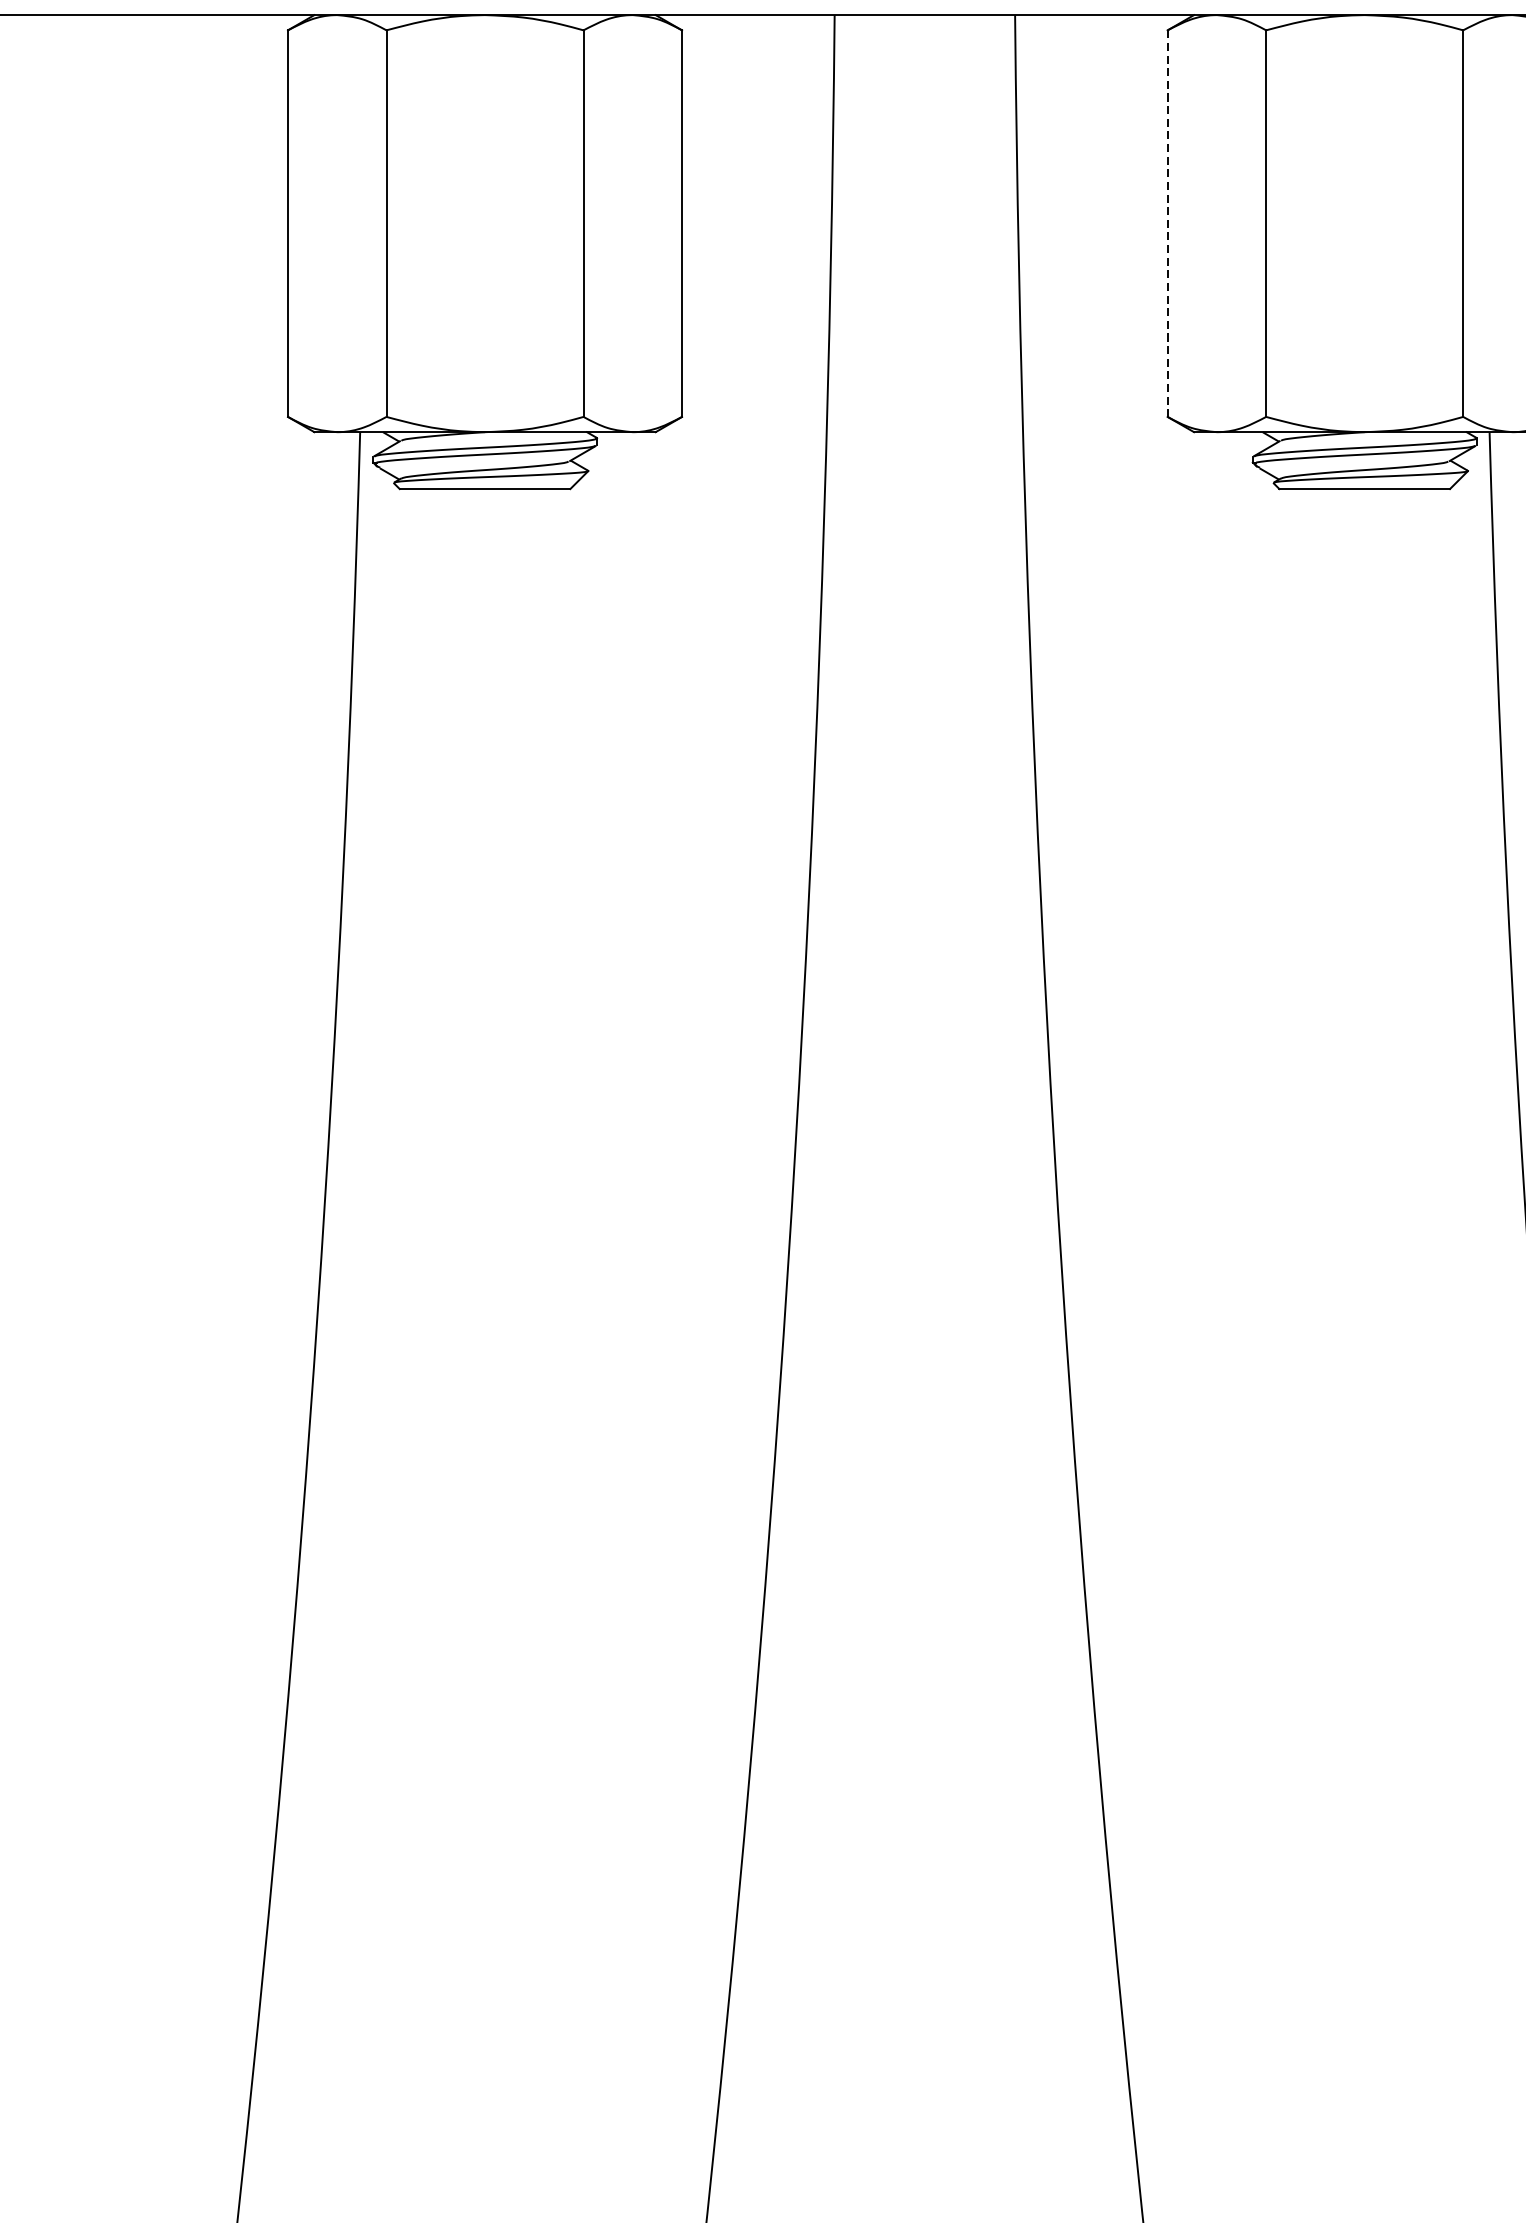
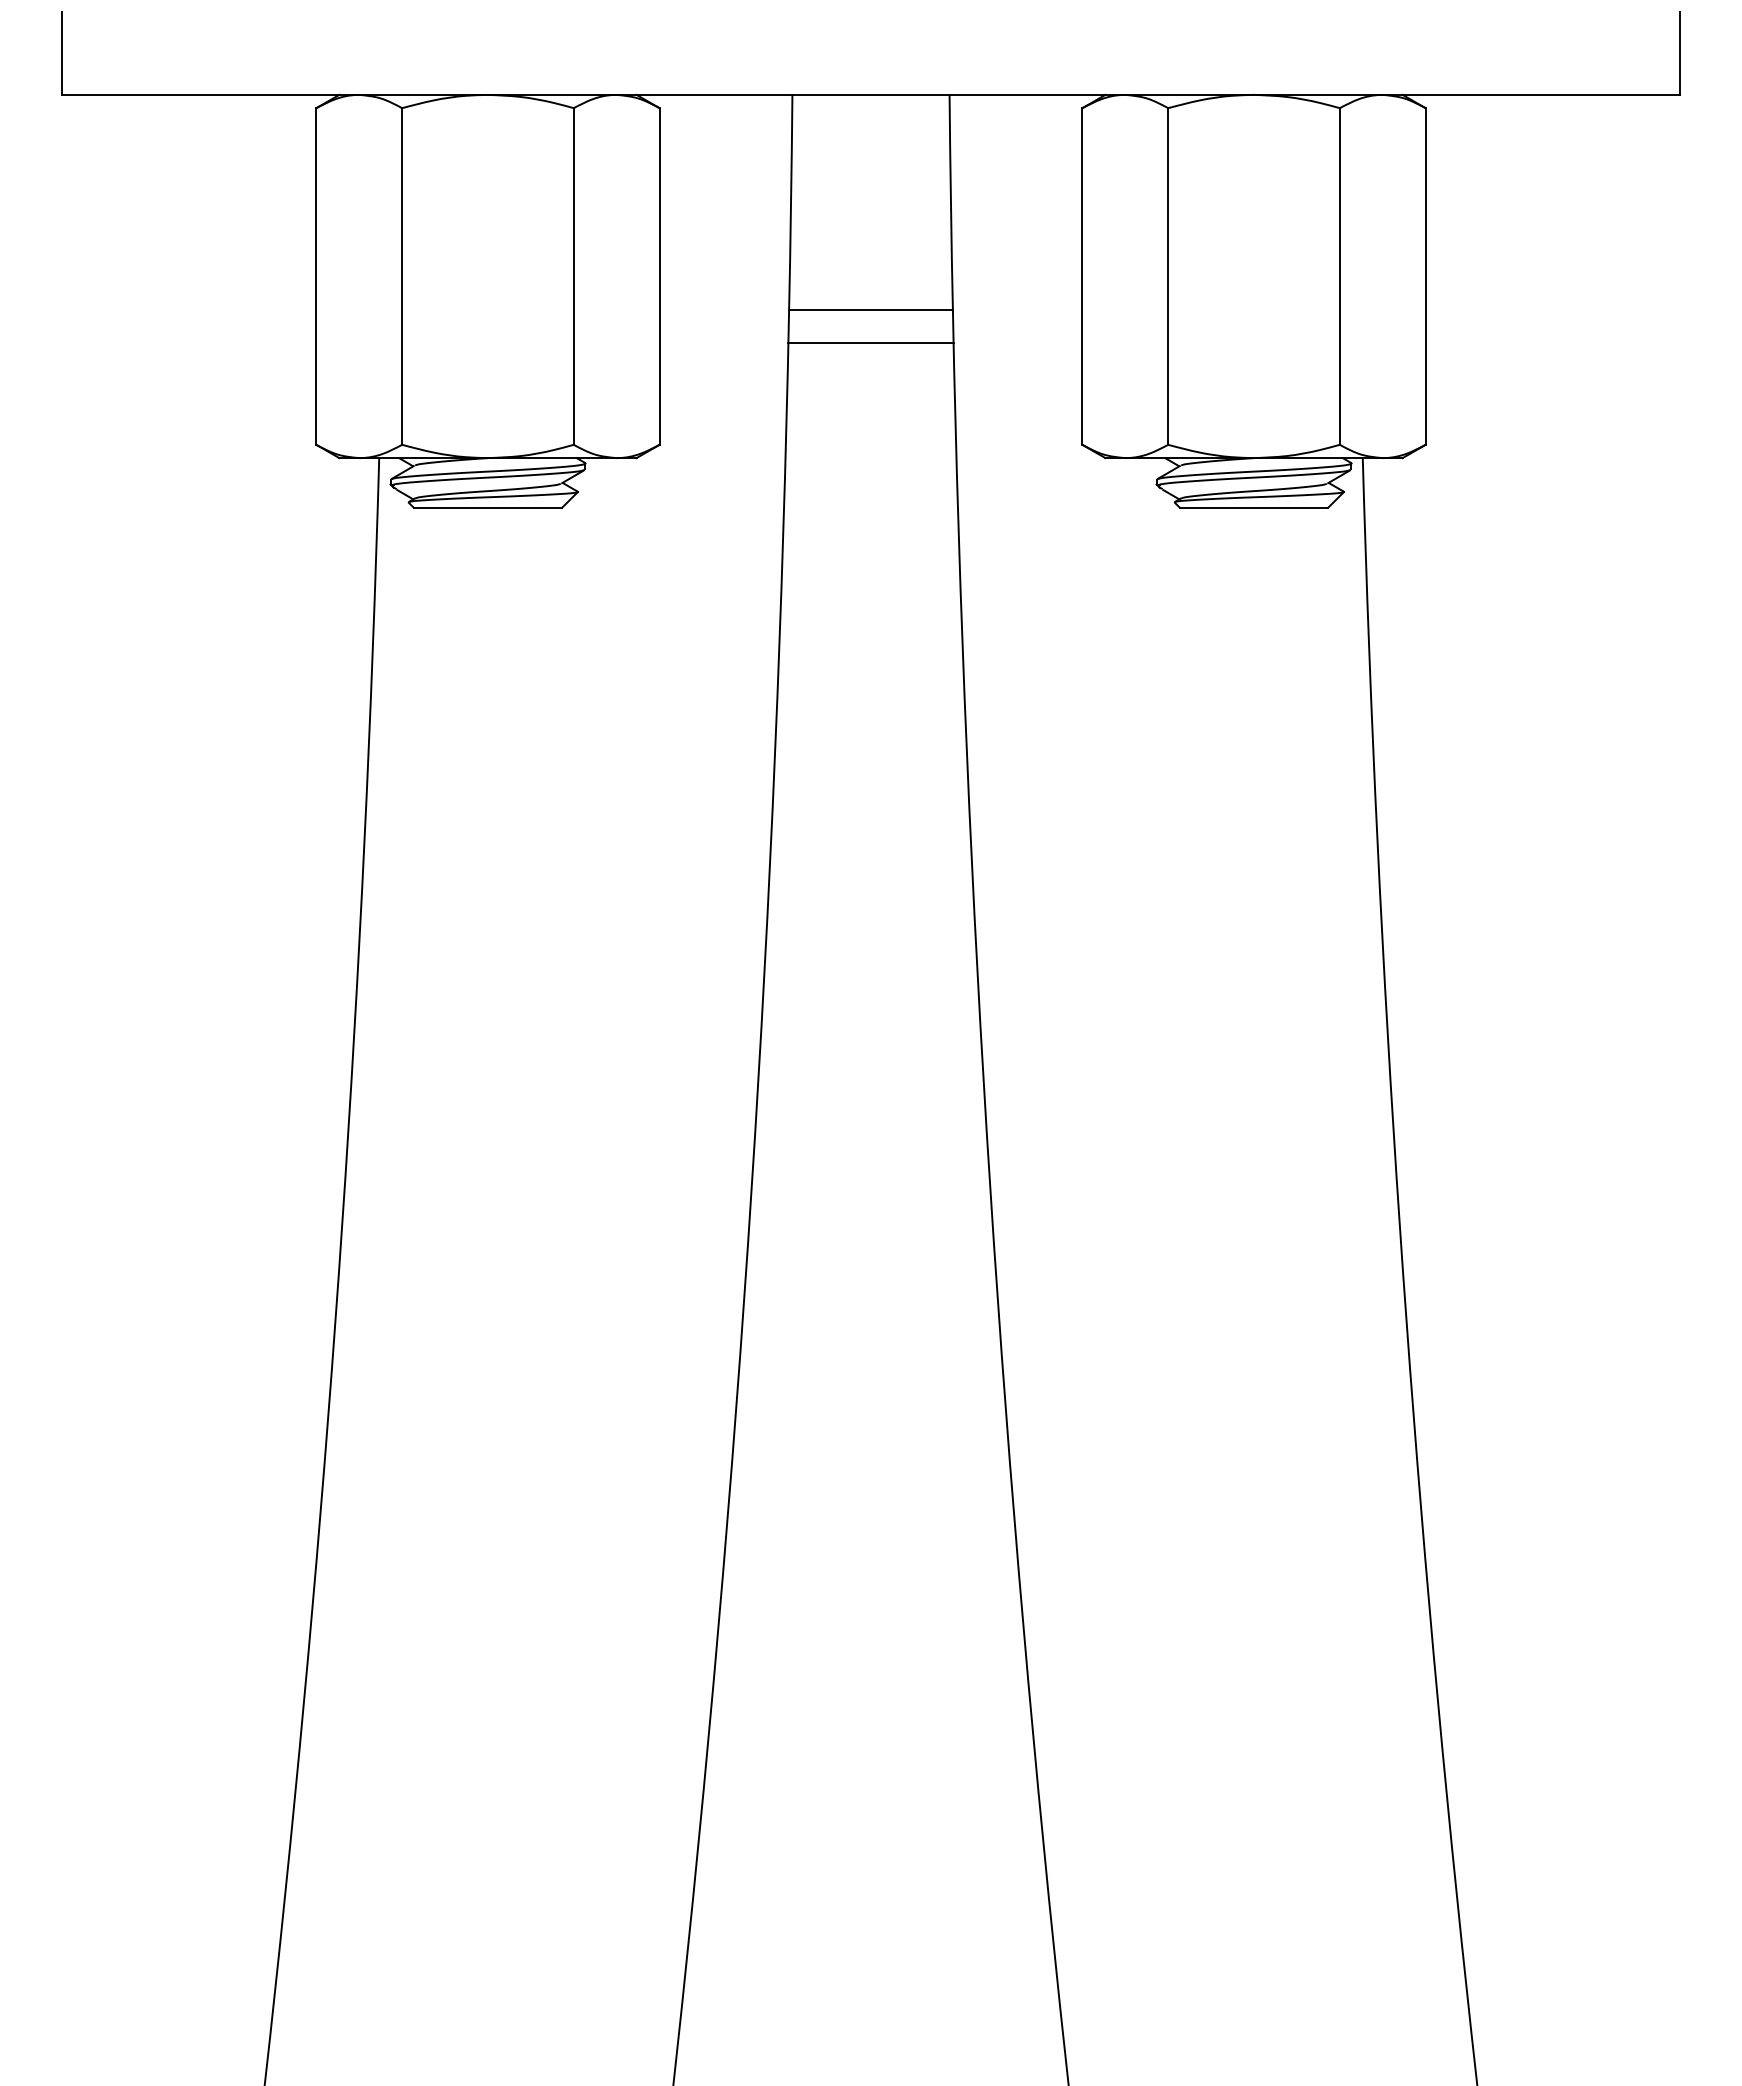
line: (1167, 224) -> (1082, 277), dashed -> solid
line: (924, 261) -> (870, 309), added
line: (924, 299) -> (870, 342), added

